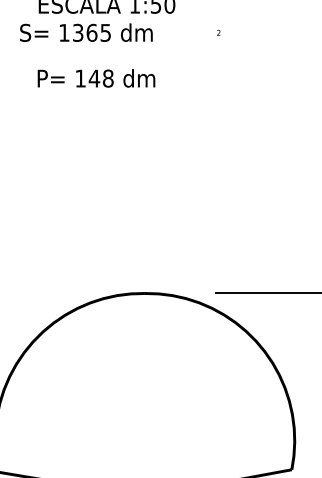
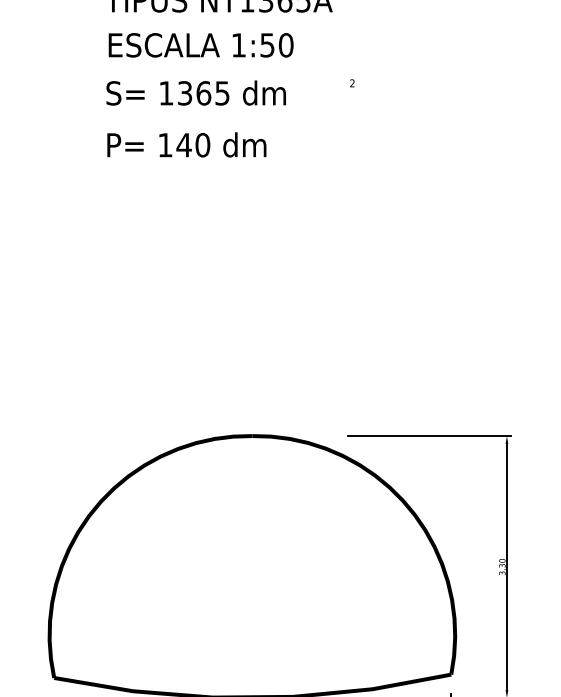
text: (85, 32) -> (195, 92), moved
text: (108, 78) -> (202, 145), 148 -> 140

